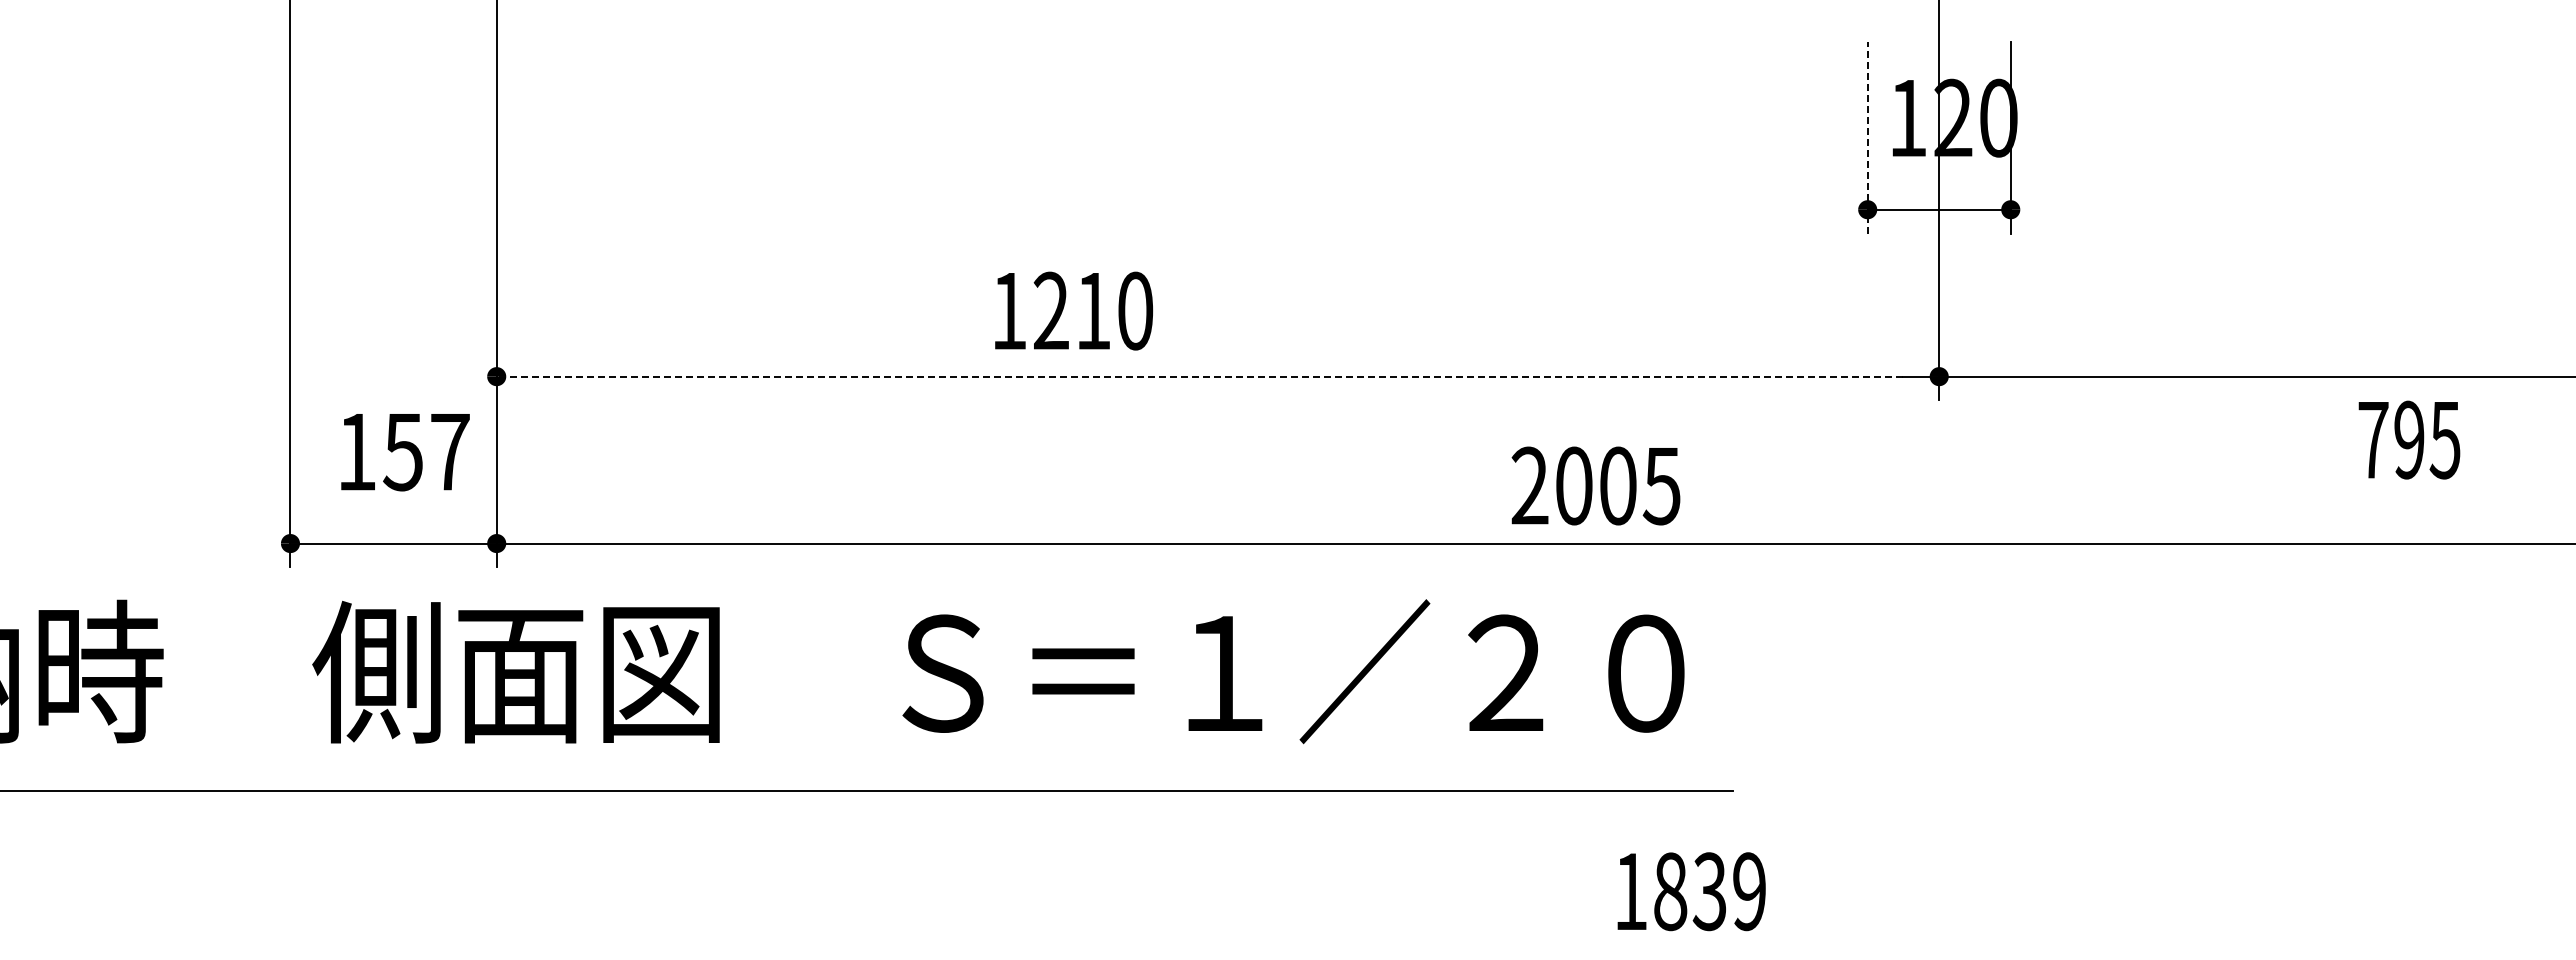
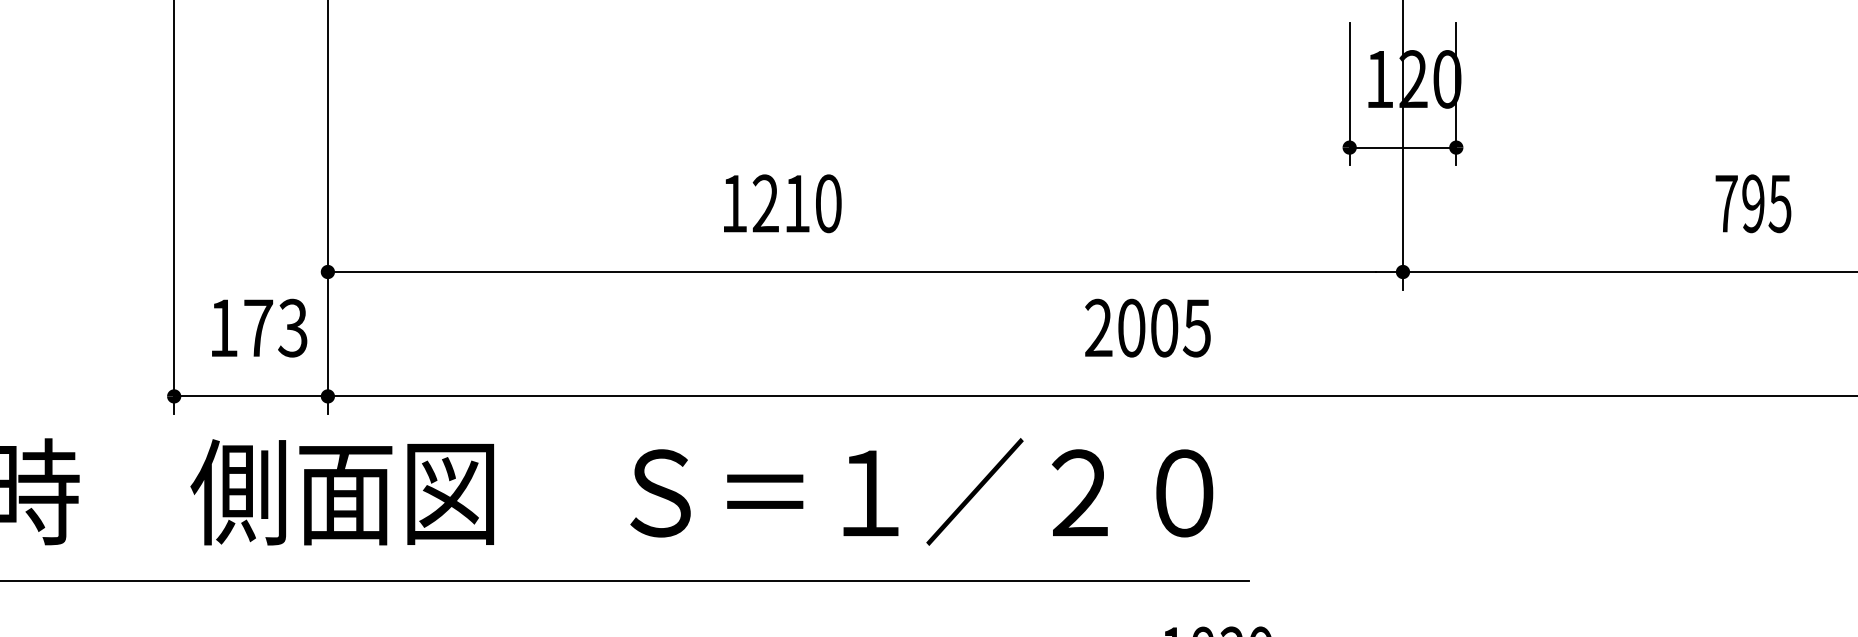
line: (1867, 137) -> (1349, 93), dashed -> solid
text: (1074, 310) -> (783, 203), moved
line: (1199, 376) -> (851, 271), dashed -> solid
text: (2409, 439) -> (1753, 203), moved
text: (426, 451) -> (275, 327), 157 -> 173
text: (1595, 485) -> (1147, 327), moved

